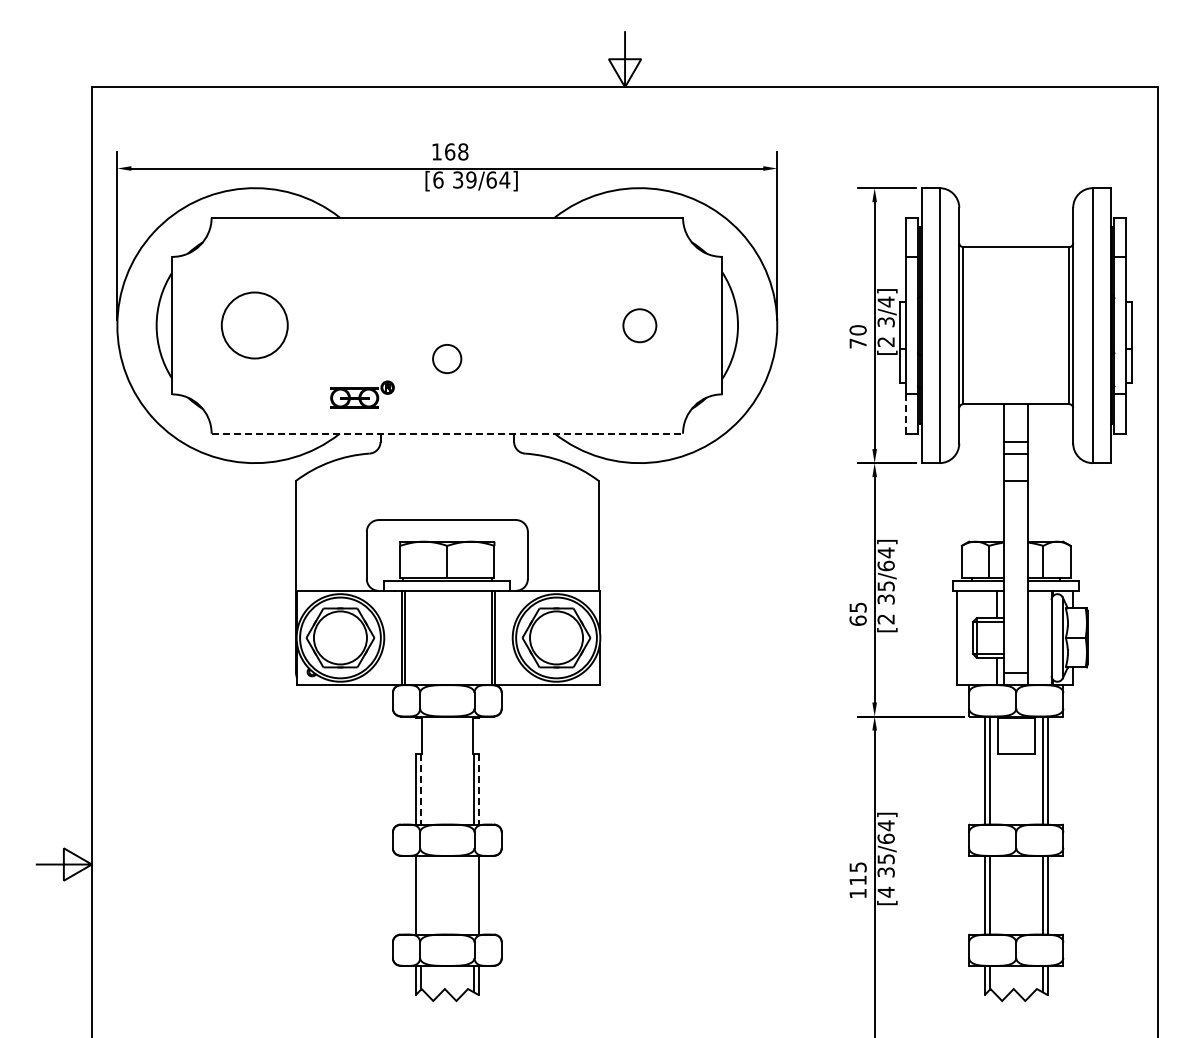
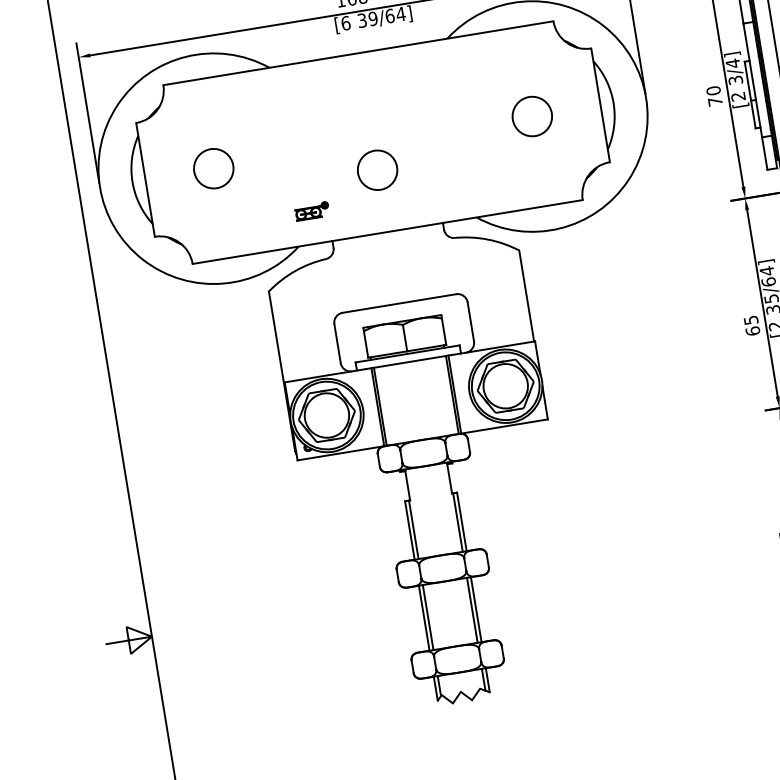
circle: (254, 325) -> (213, 168), size x0.71
circle: (639, 325) -> (532, 116), size x1.43
circle: (446, 358) -> (376, 169), size x1.67
part: (362, 394) -> (312, 211), size x0.62
line: (906, 414) -> (765, 153), dashed -> solid
line: (447, 433) -> (387, 231), dashed -> solid
line: (420, 789) -> (413, 530), dashed -> solid
line: (478, 789) -> (461, 522), dashed -> solid
line: (420, 894) -> (427, 616), added
line: (474, 894) -> (472, 609), added

